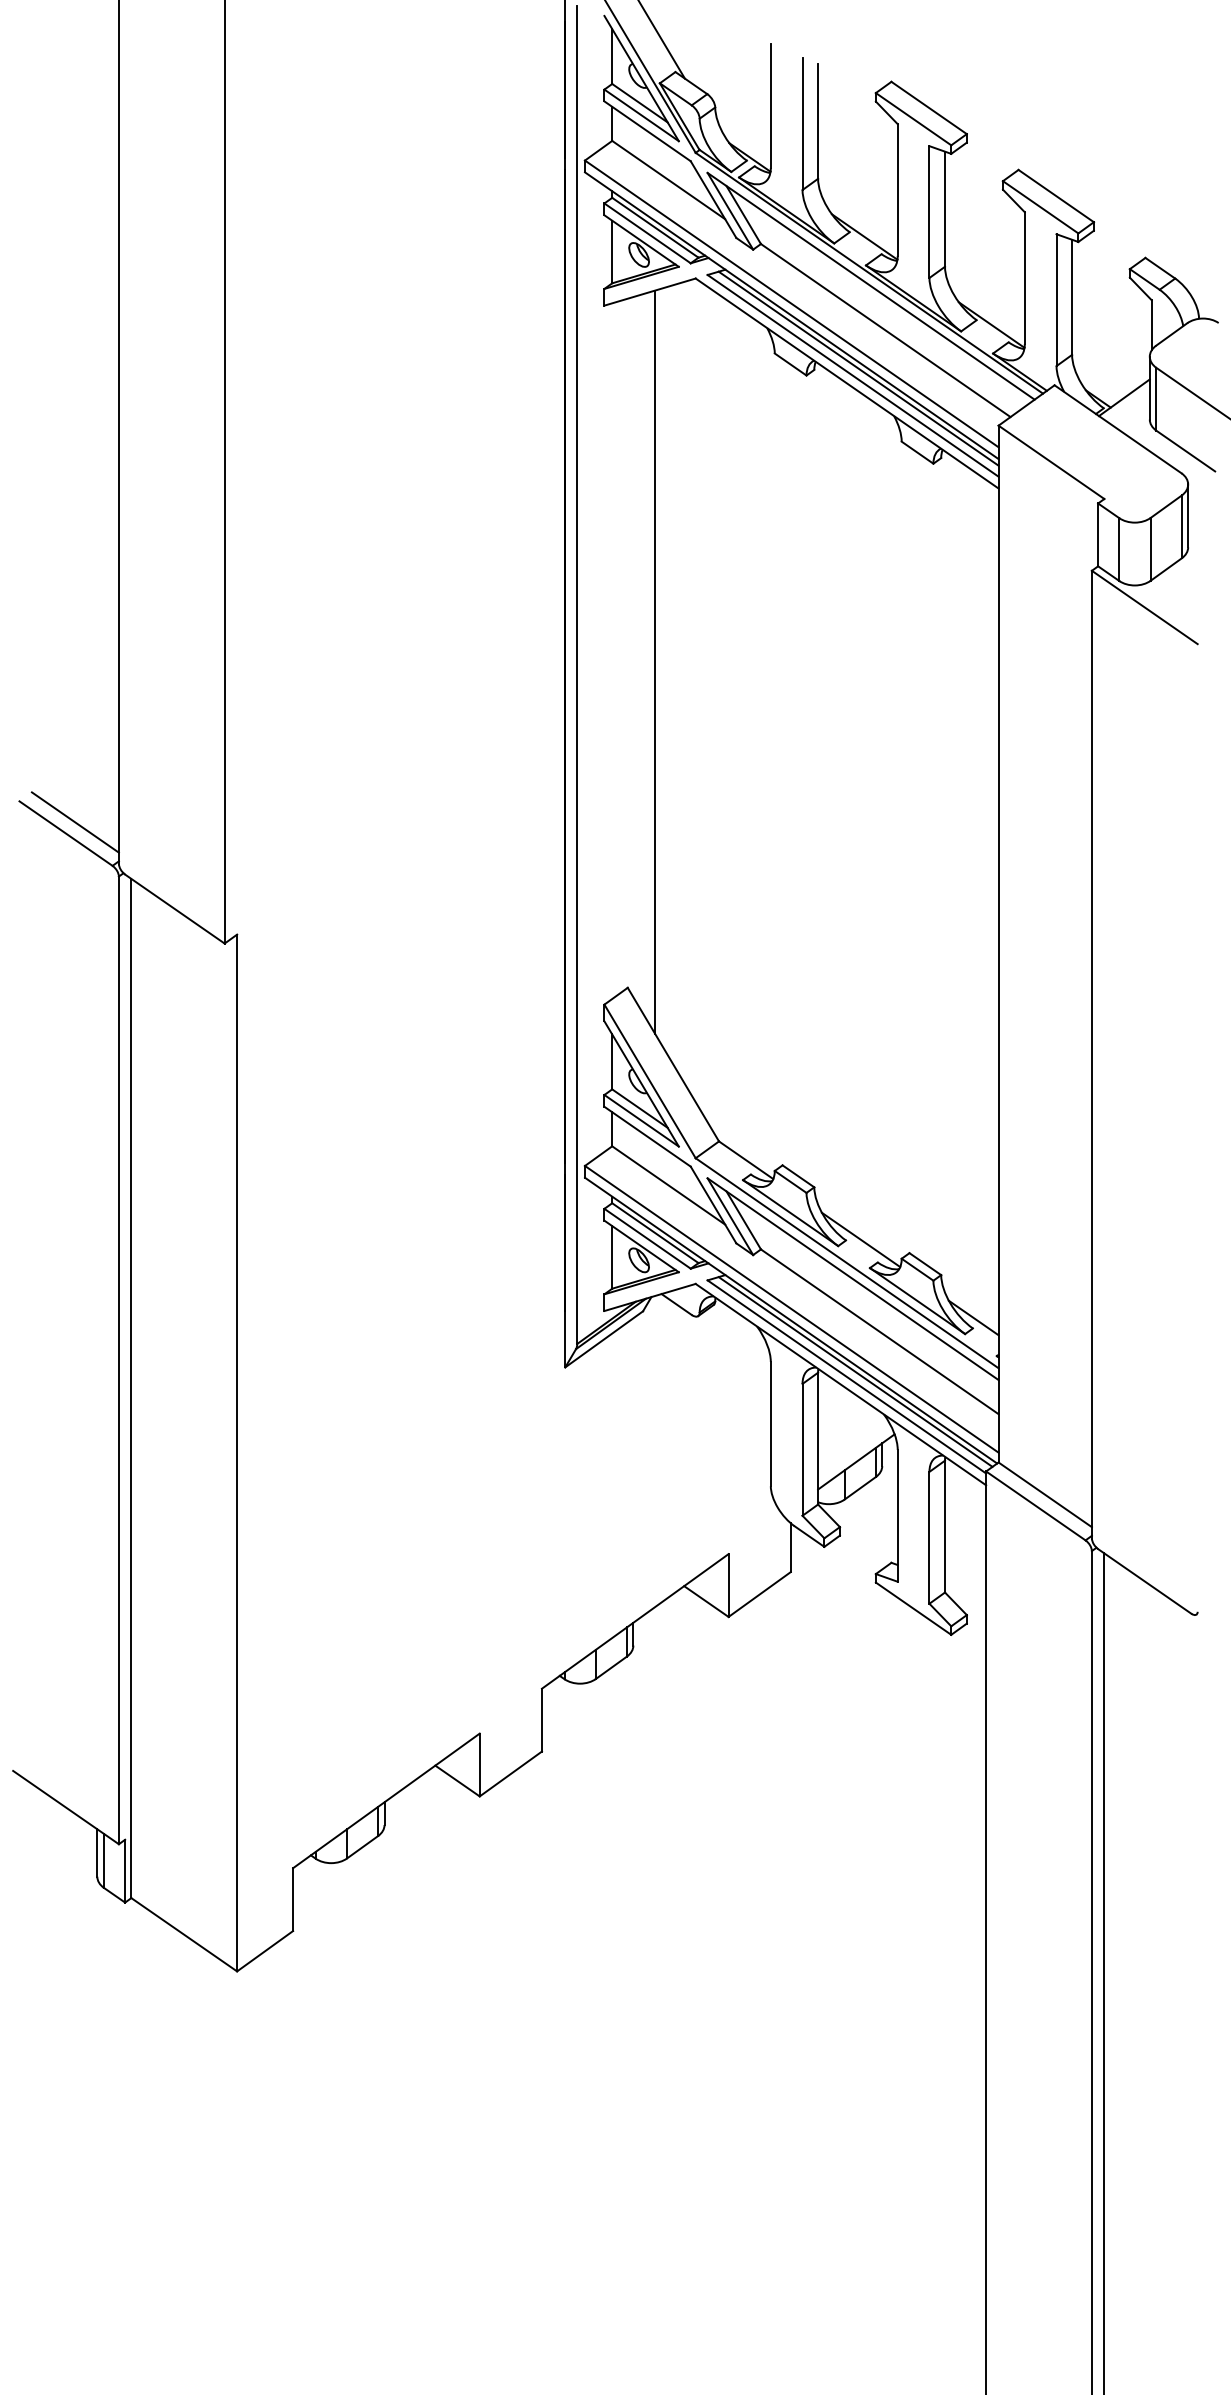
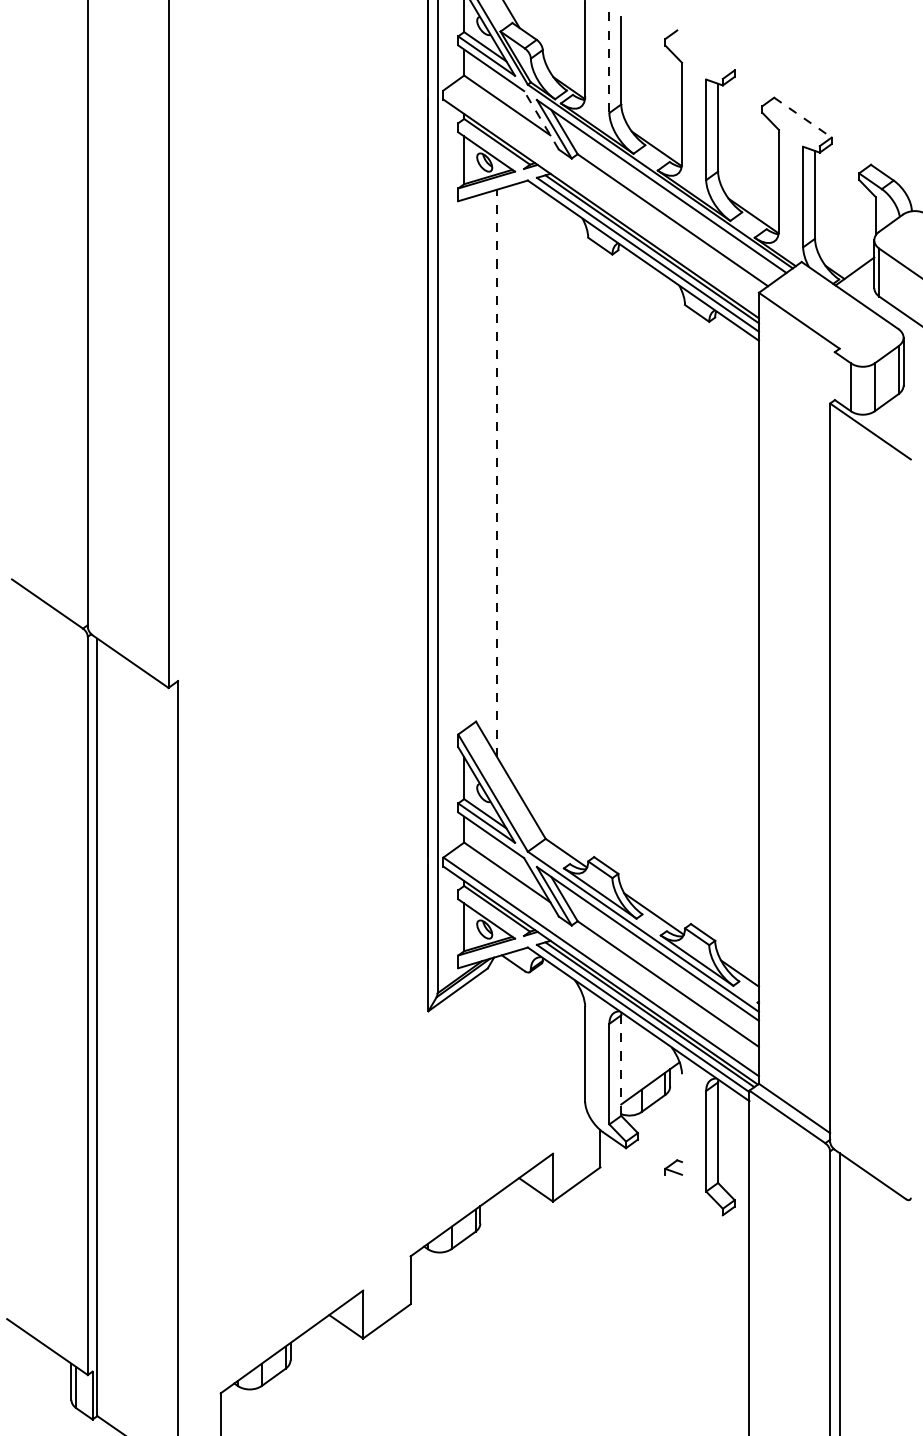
line: (928, 107) -> (705, 50), removed
line: (913, 119) -> (694, 59), removed
line: (802, 124) -> (609, 63), solid -> dashed
line: (1056, 196) -> (803, 117), solid -> dashed
line: (713, 199) -> (541, 120), solid -> dashed
line: (1040, 207) -> (790, 126), removed
line: (647, 233) -> (491, 146), removed
line: (791, 303) -> (600, 199), removed
line: (1098, 534) -> (835, 375), removed
line: (654, 662) -> (496, 473), solid -> dashed
line: (74, 822) -> (53, 595), removed
line: (647, 1238) -> (491, 912), removed
line: (818, 1438) -> (621, 1065), solid -> dashed
line: (897, 1515) -> (681, 1124), removed
line: (913, 1608) -> (694, 1195), removed

